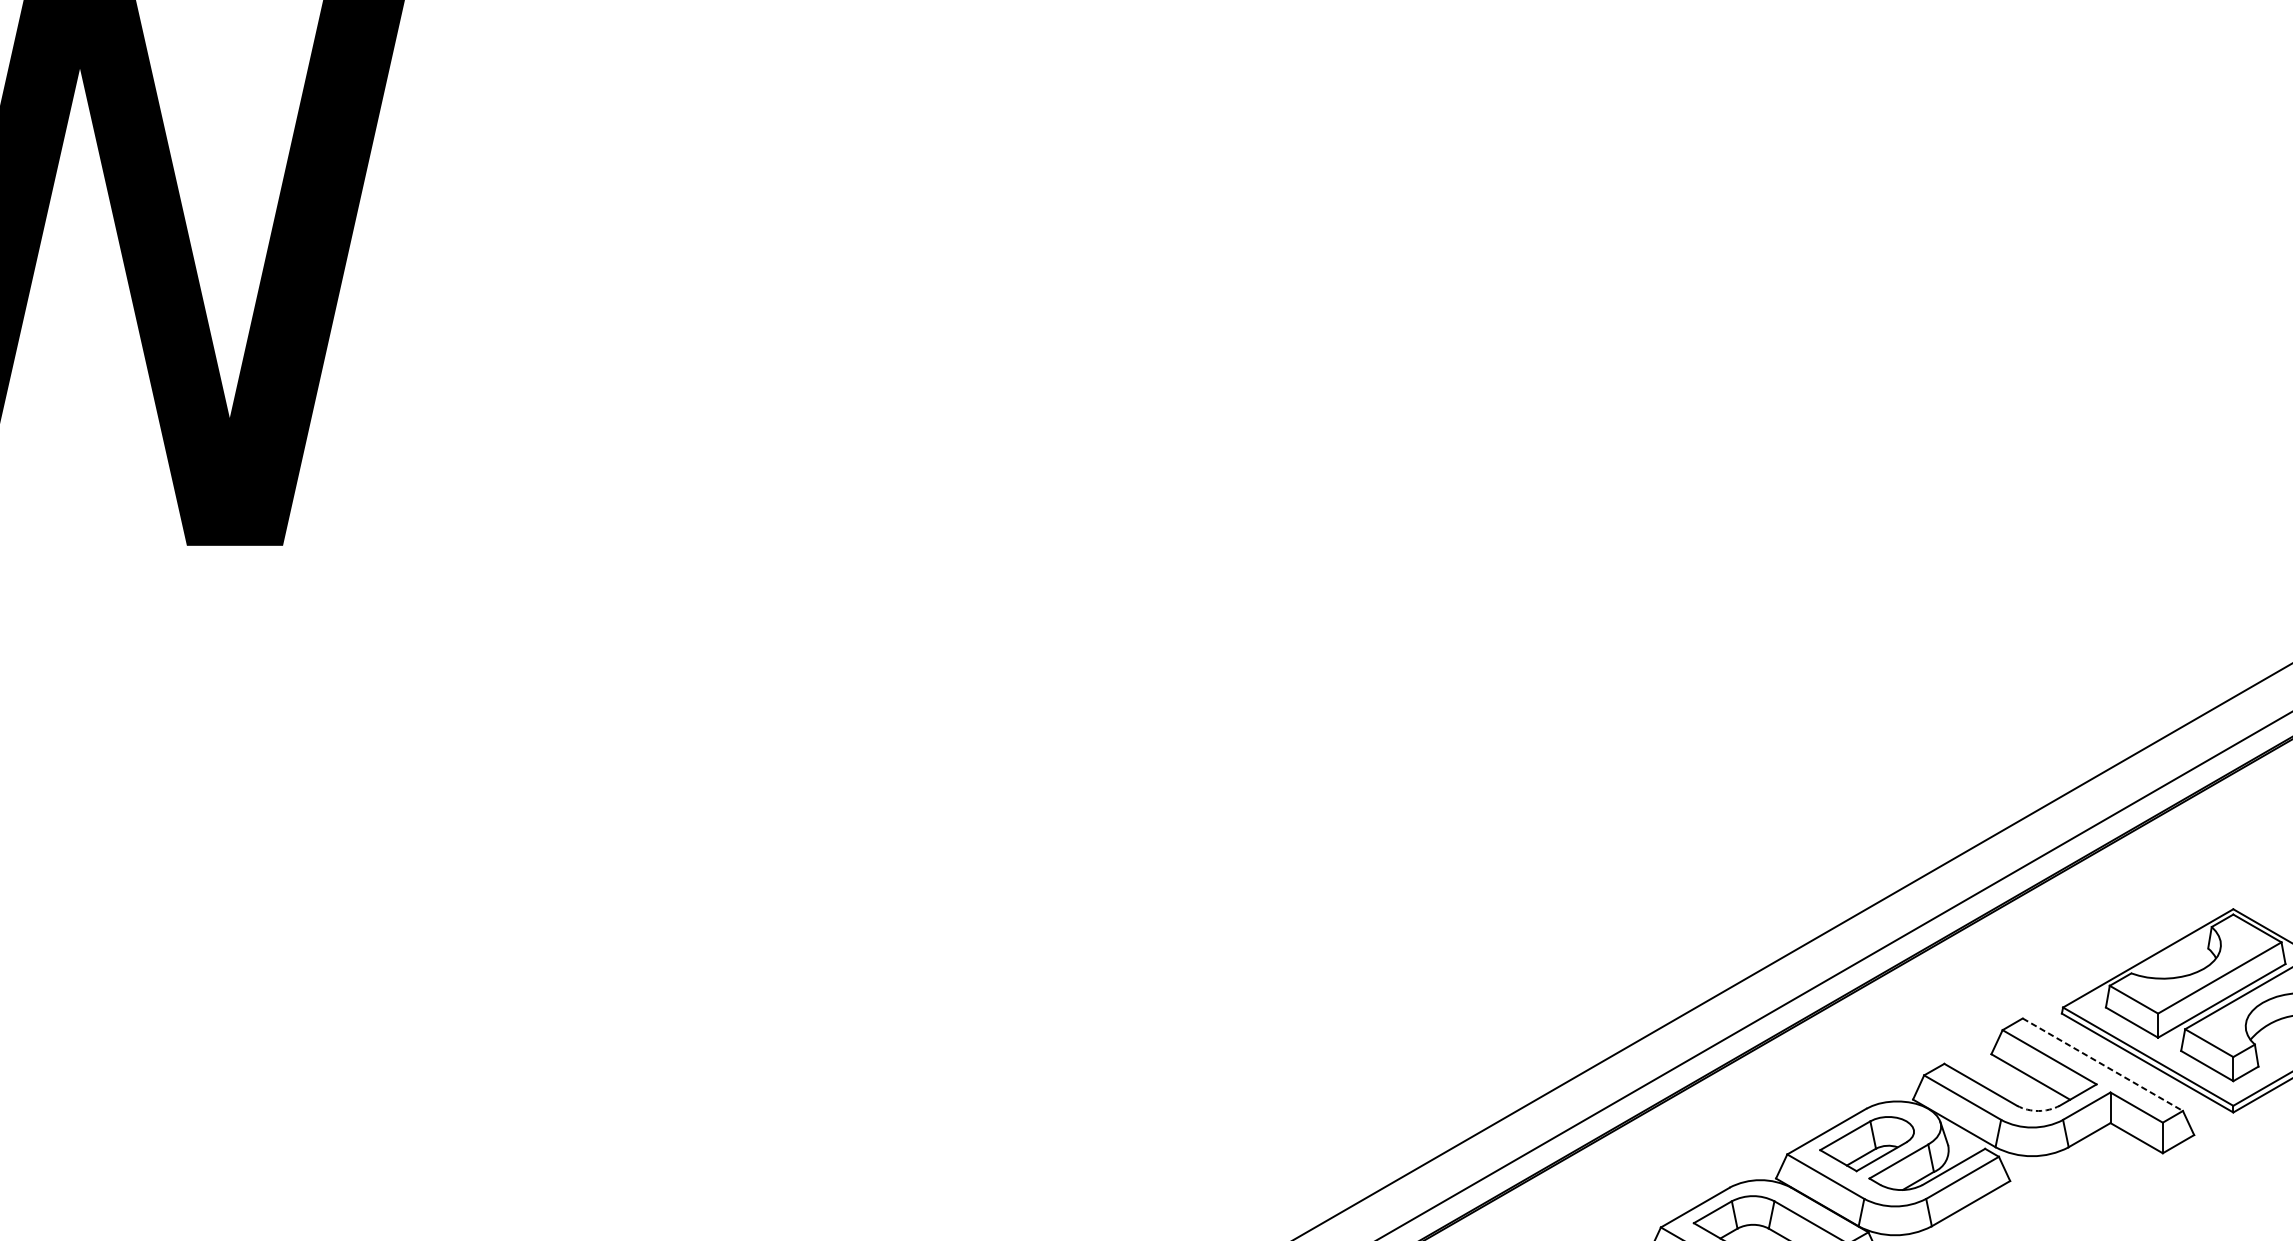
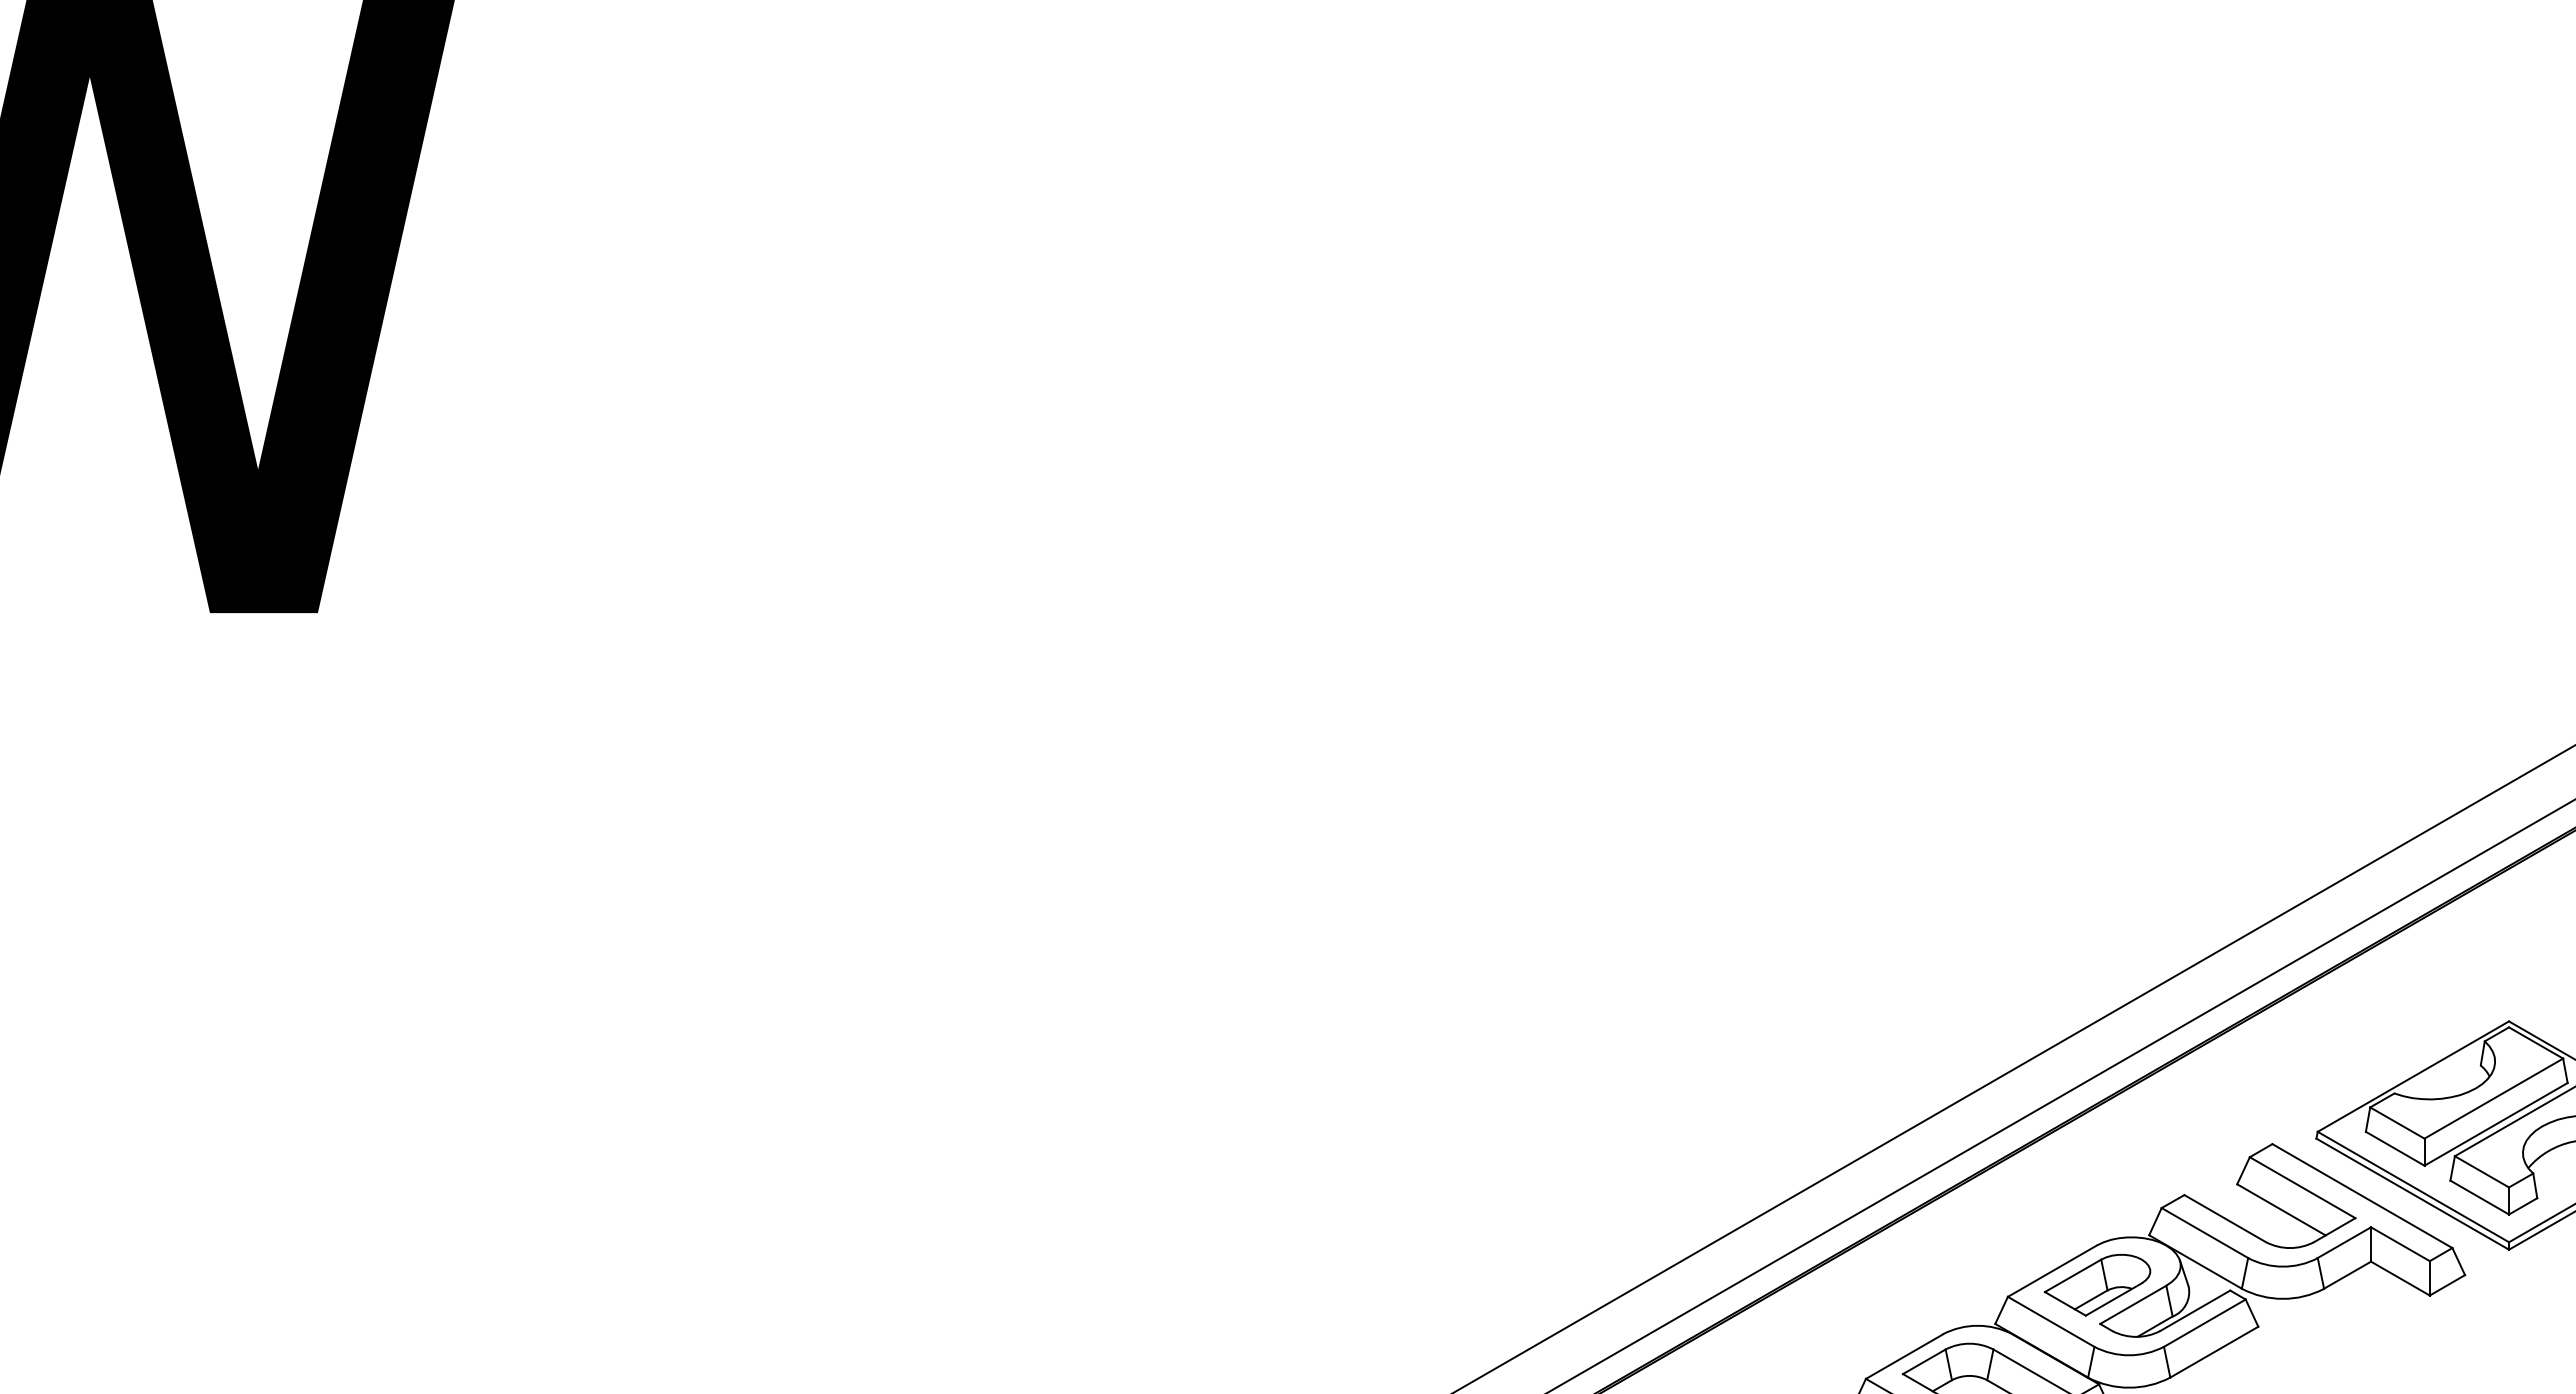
line: (2102, 1065) -> (2362, 1196), dashed -> solid
arc: (2038, 1111) -> (2290, 1248), dashed -> solid

